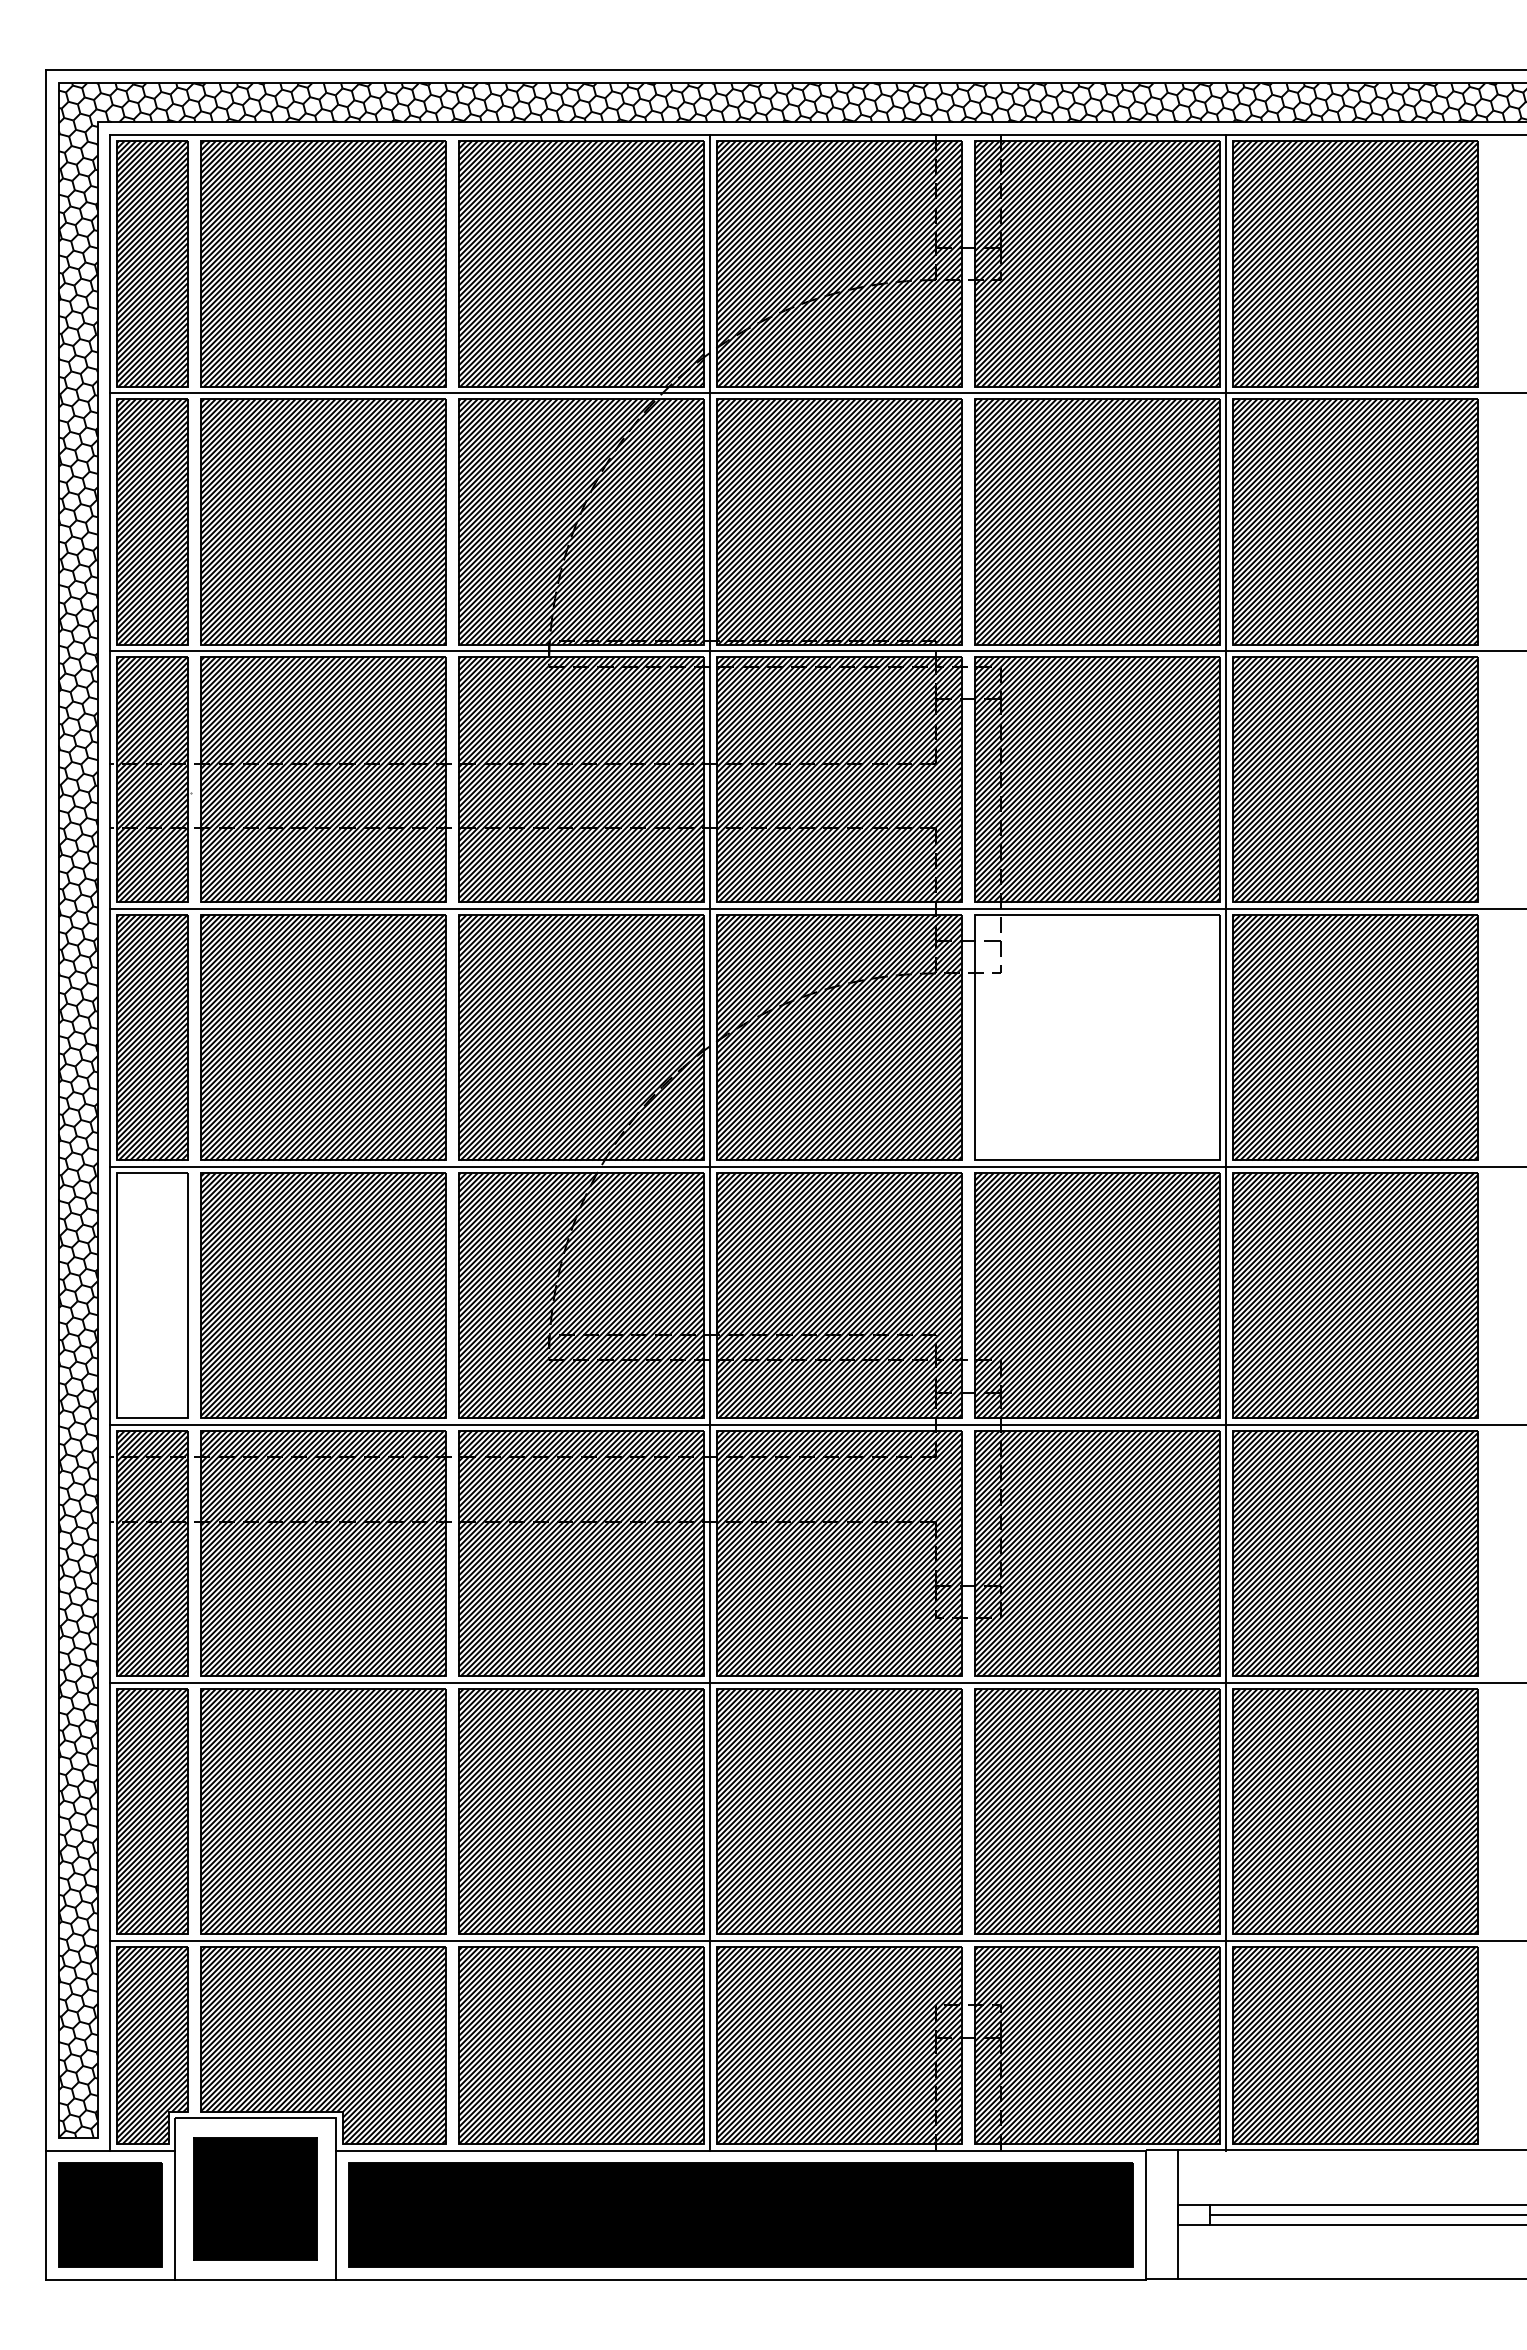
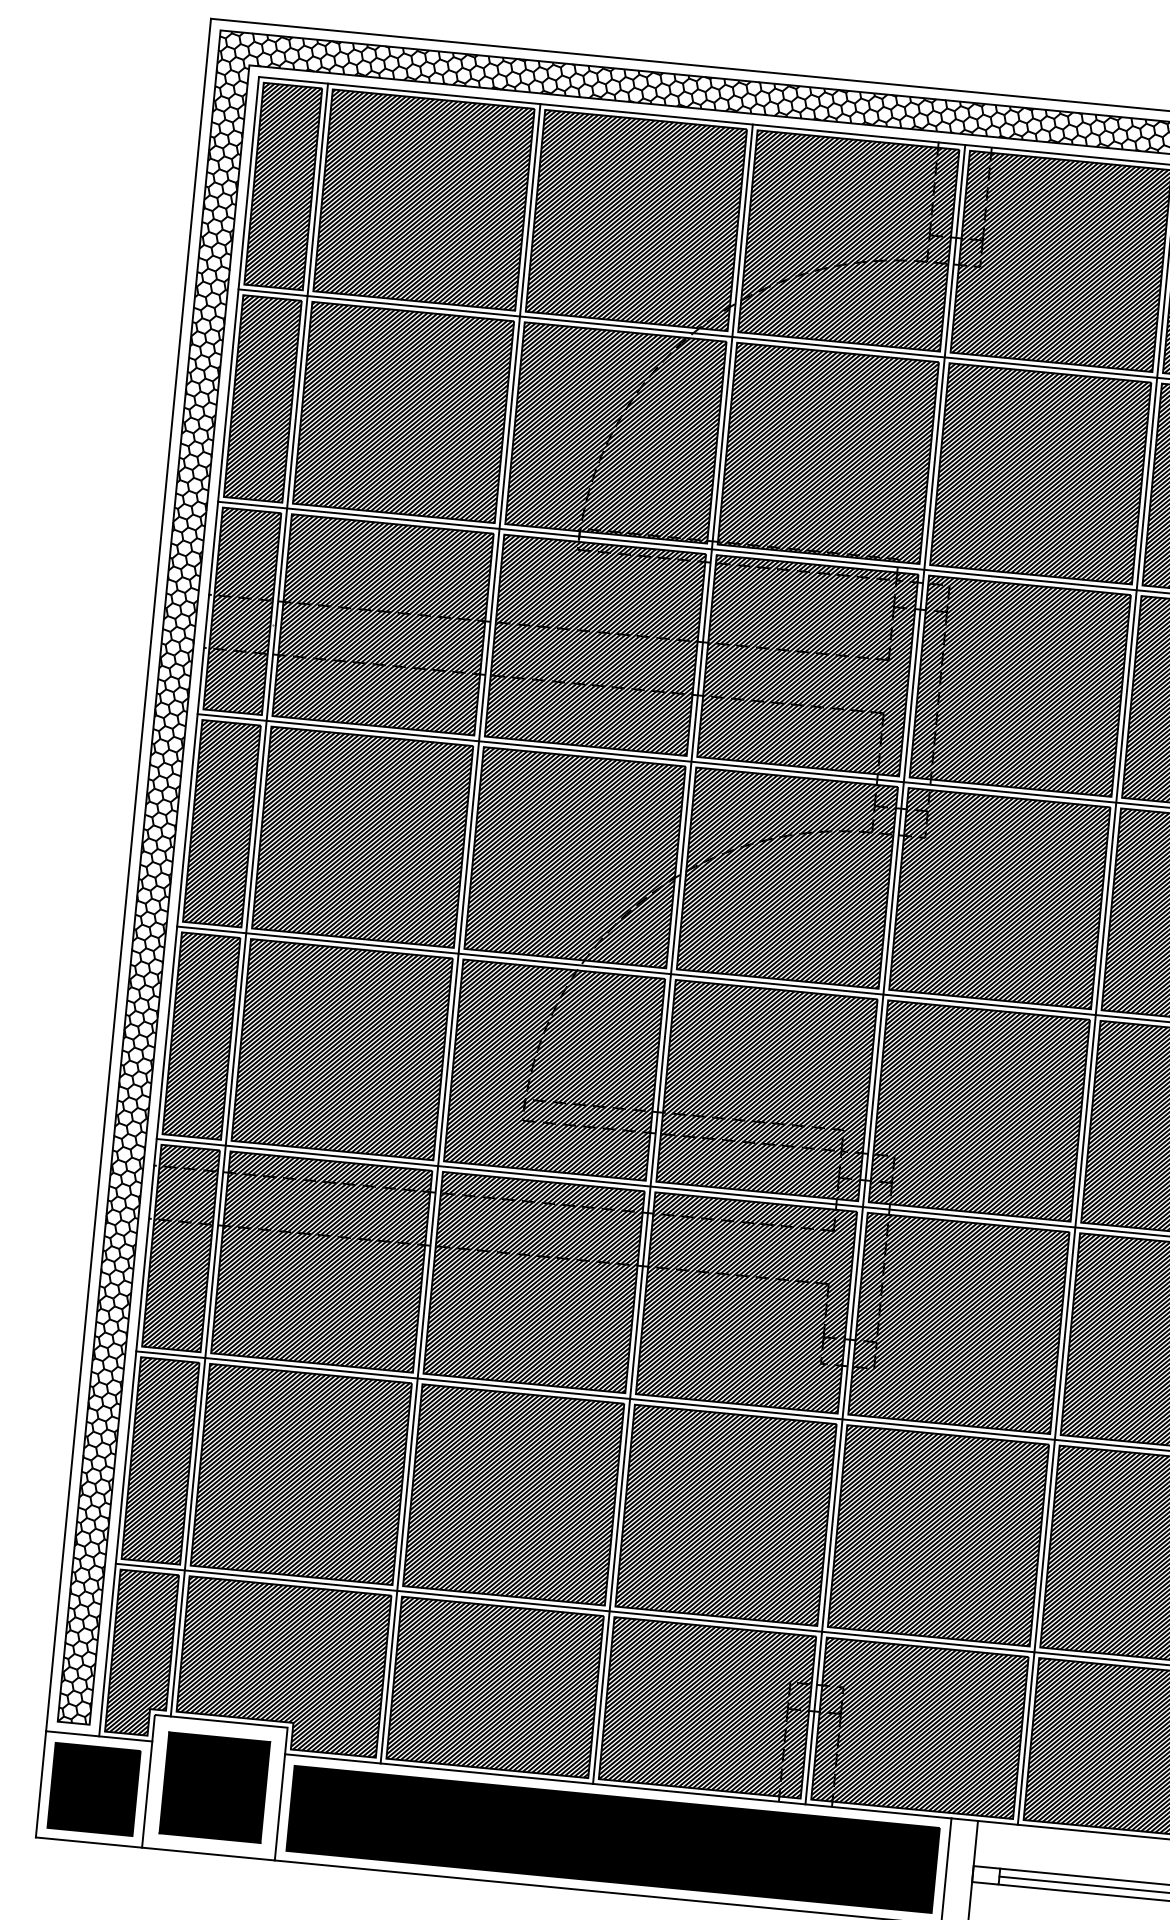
hatch: (1096, 1037) -> (999, 898), added
line: (194, 1126) -> (249, 899), added
line: (452, 1142) -> (460, 933), added
line: (968, 1142) -> (885, 974), added
hatch: (151, 1295) -> (200, 1035), added

